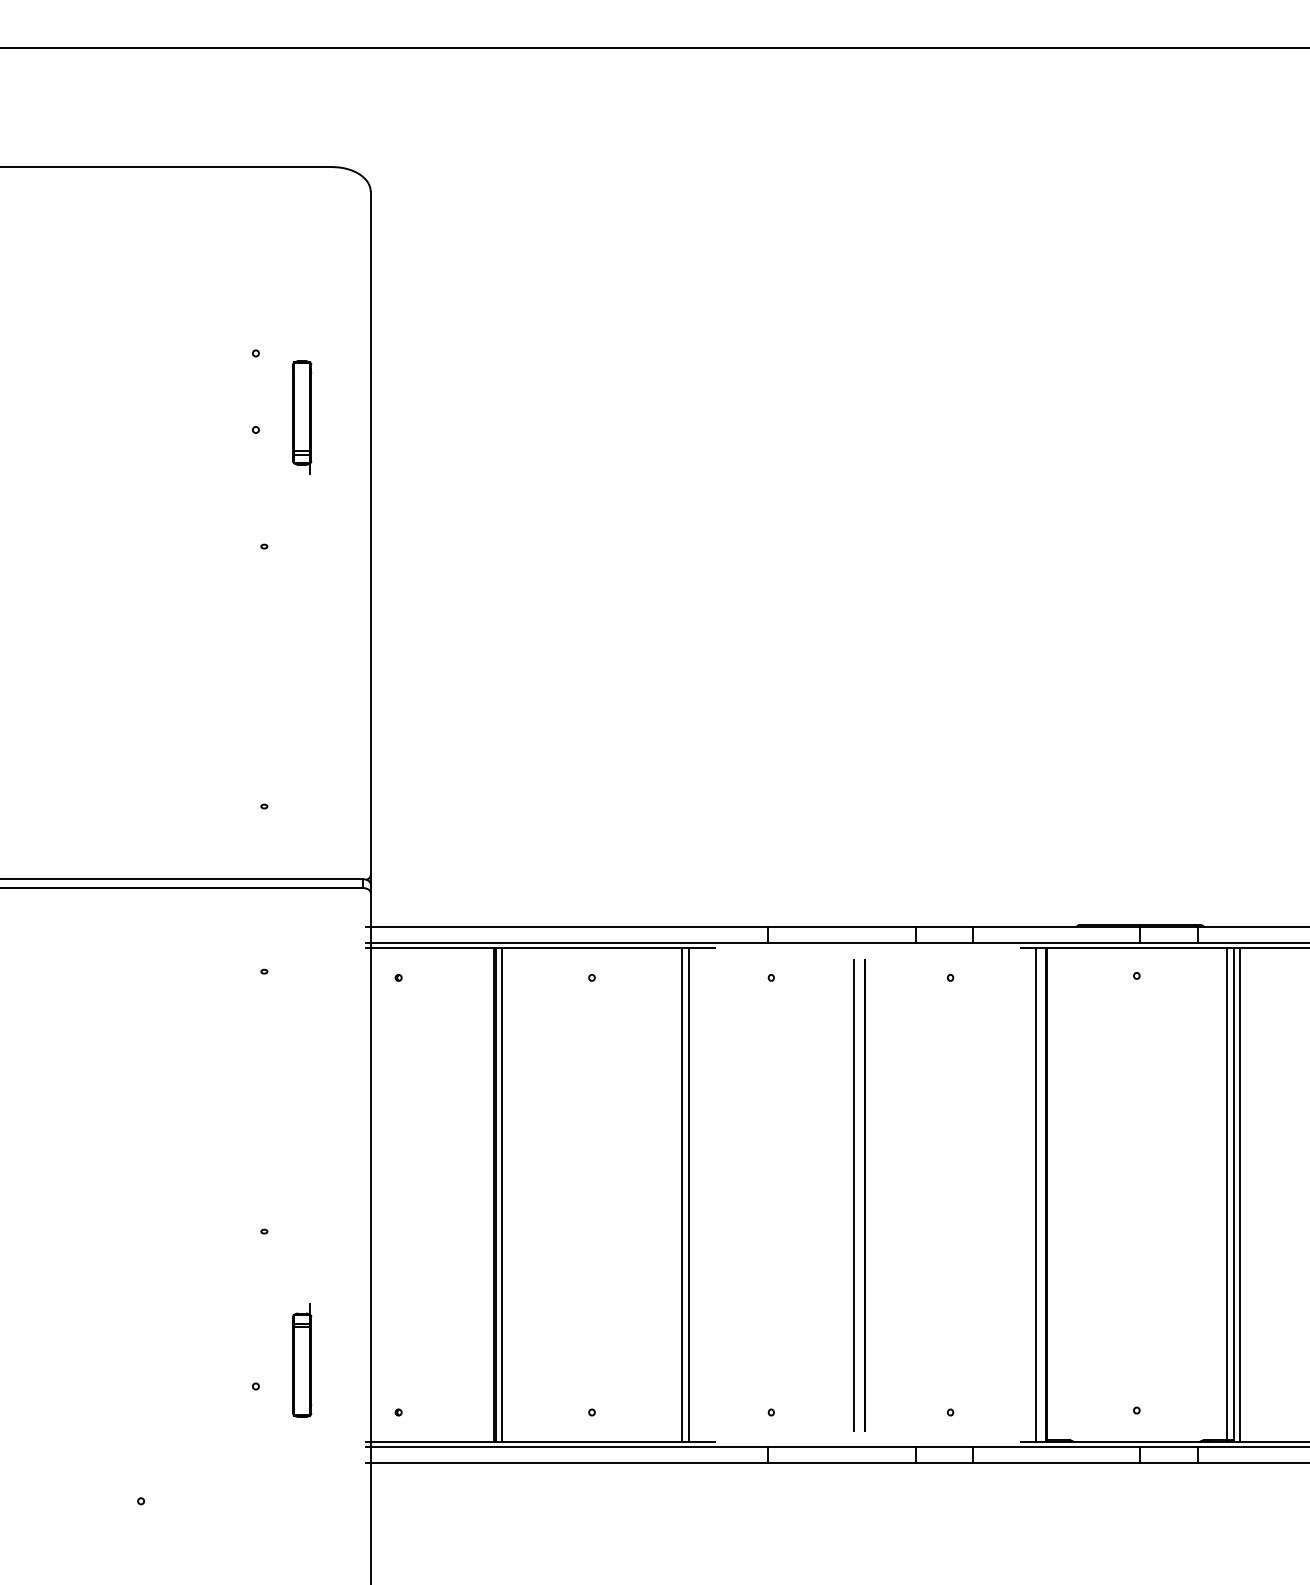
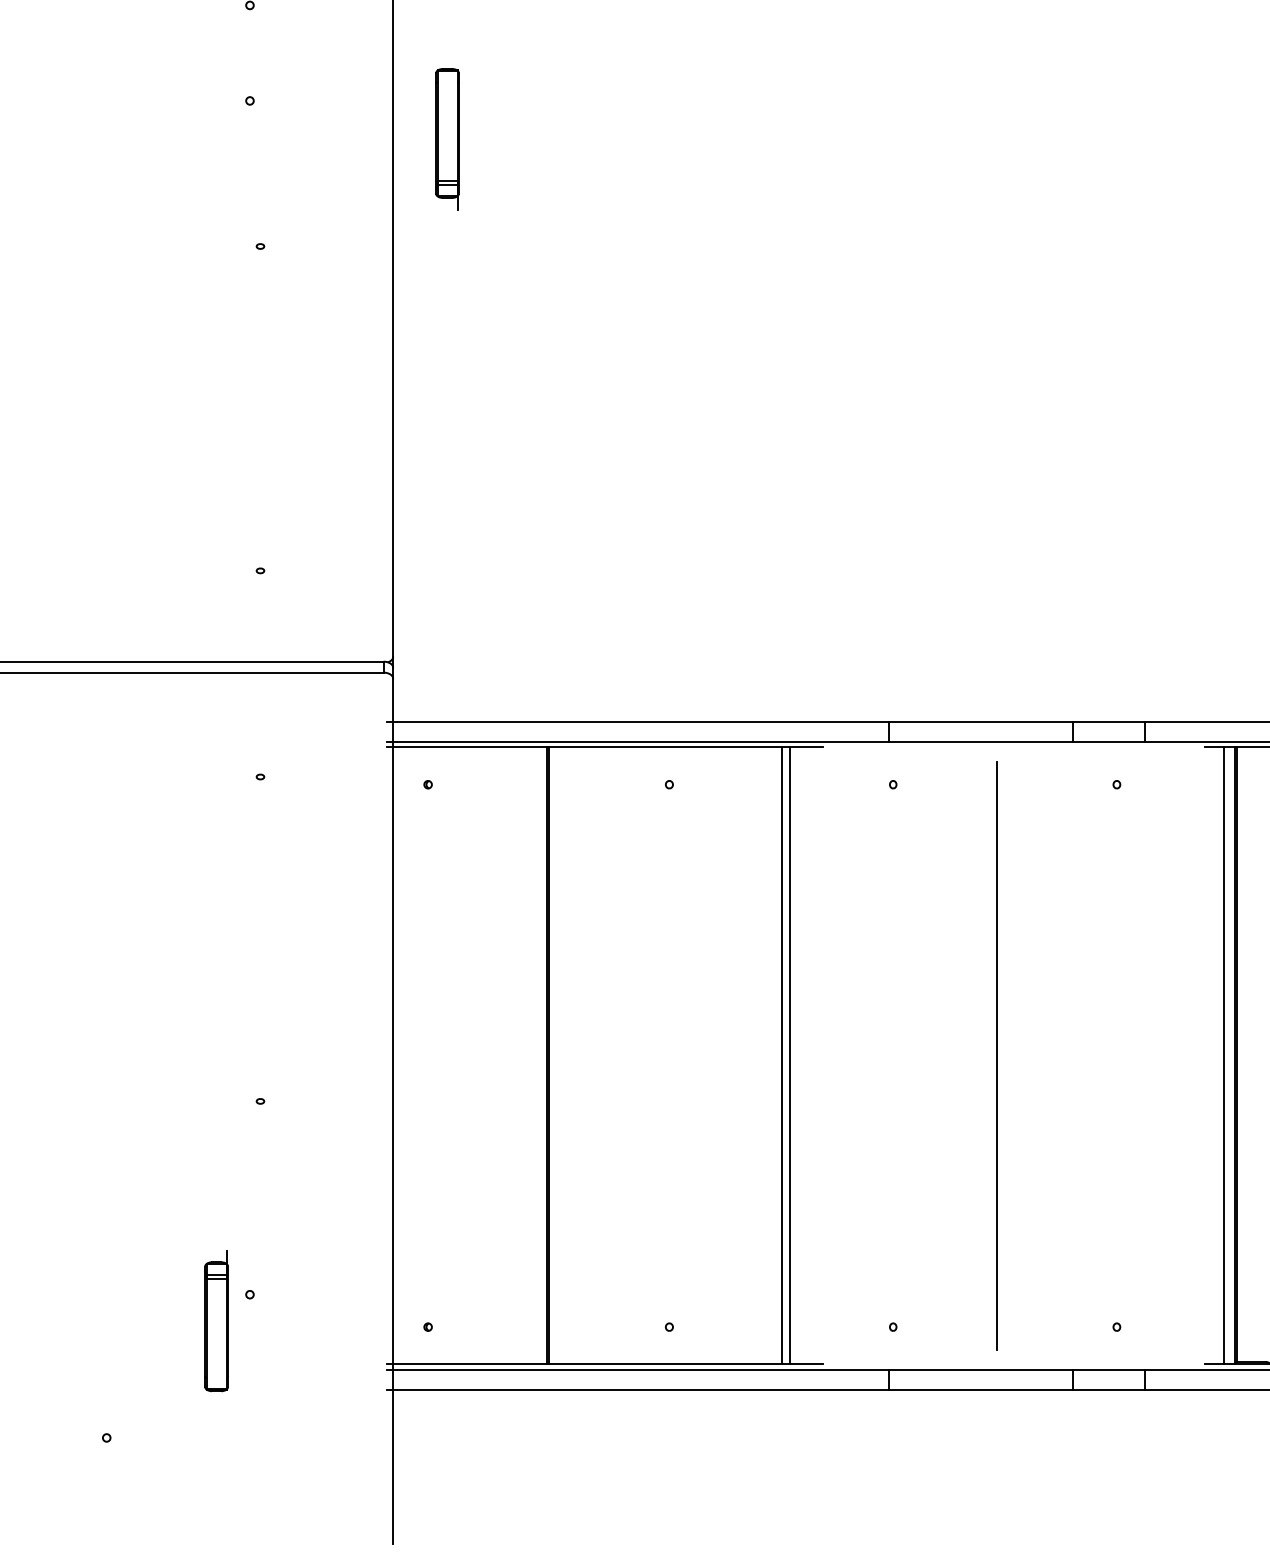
part: (302, 417) -> (447, 139), moved
line: (501, 1195) -> (556, 1056), removed
line: (864, 1195) -> (1009, 1056), removed
part: (302, 1360) -> (216, 1320), moved

